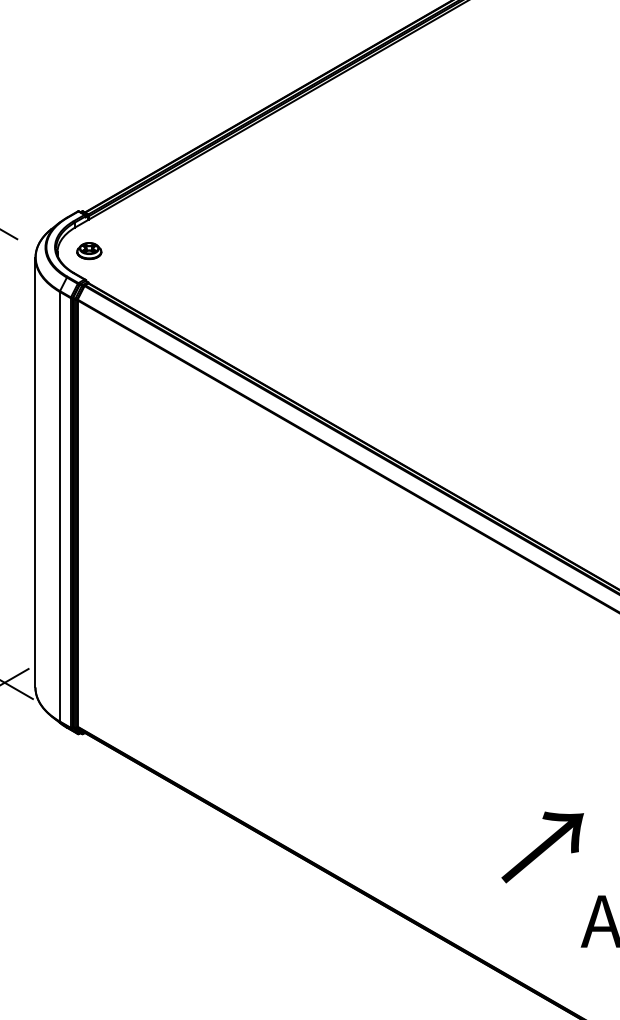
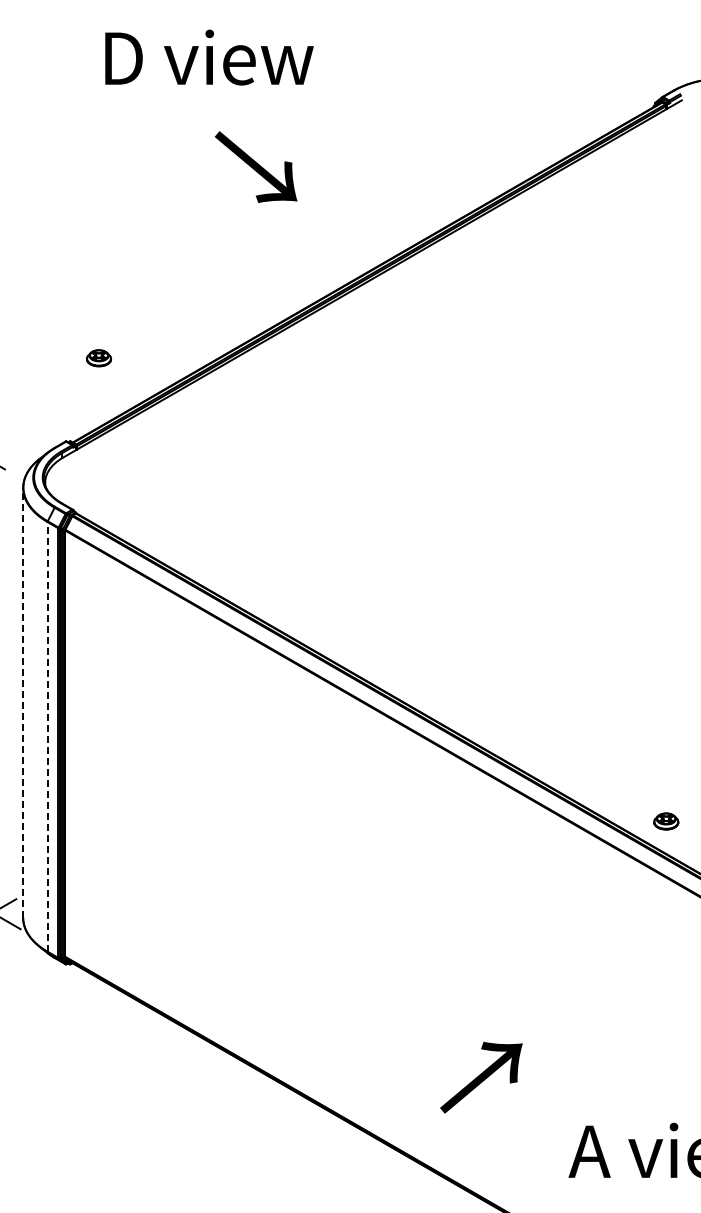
part: (88, 251) -> (98, 358), moved
line: (35, 472) -> (23, 702), solid -> dashed
line: (59, 506) -> (47, 736), solid -> dashed
text: (542, 847) -> (481, 1077), moved

